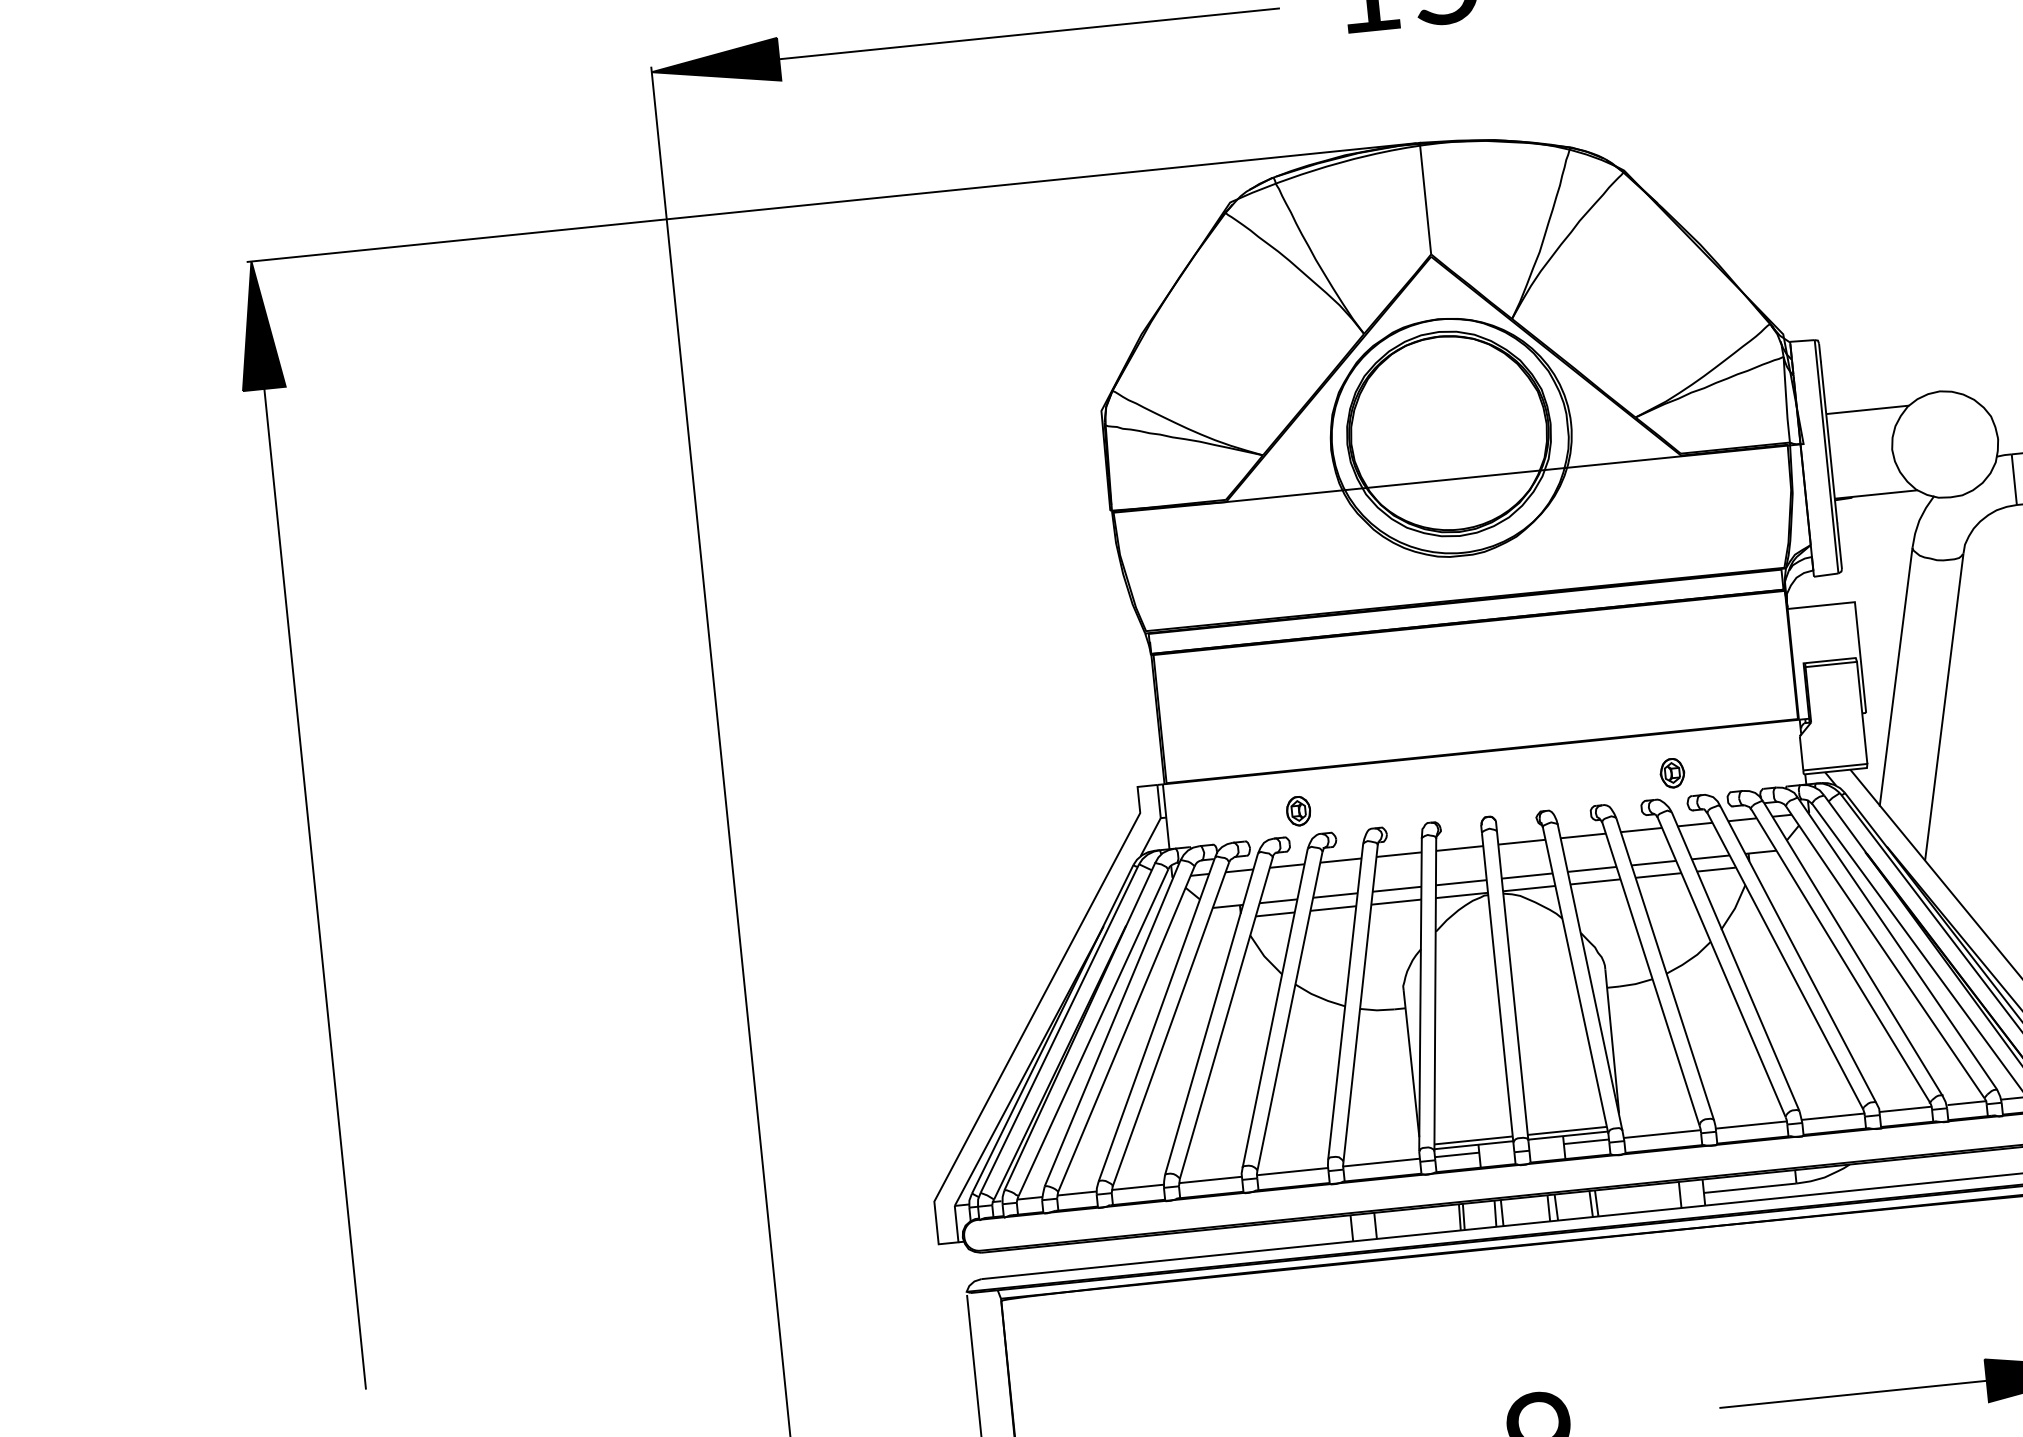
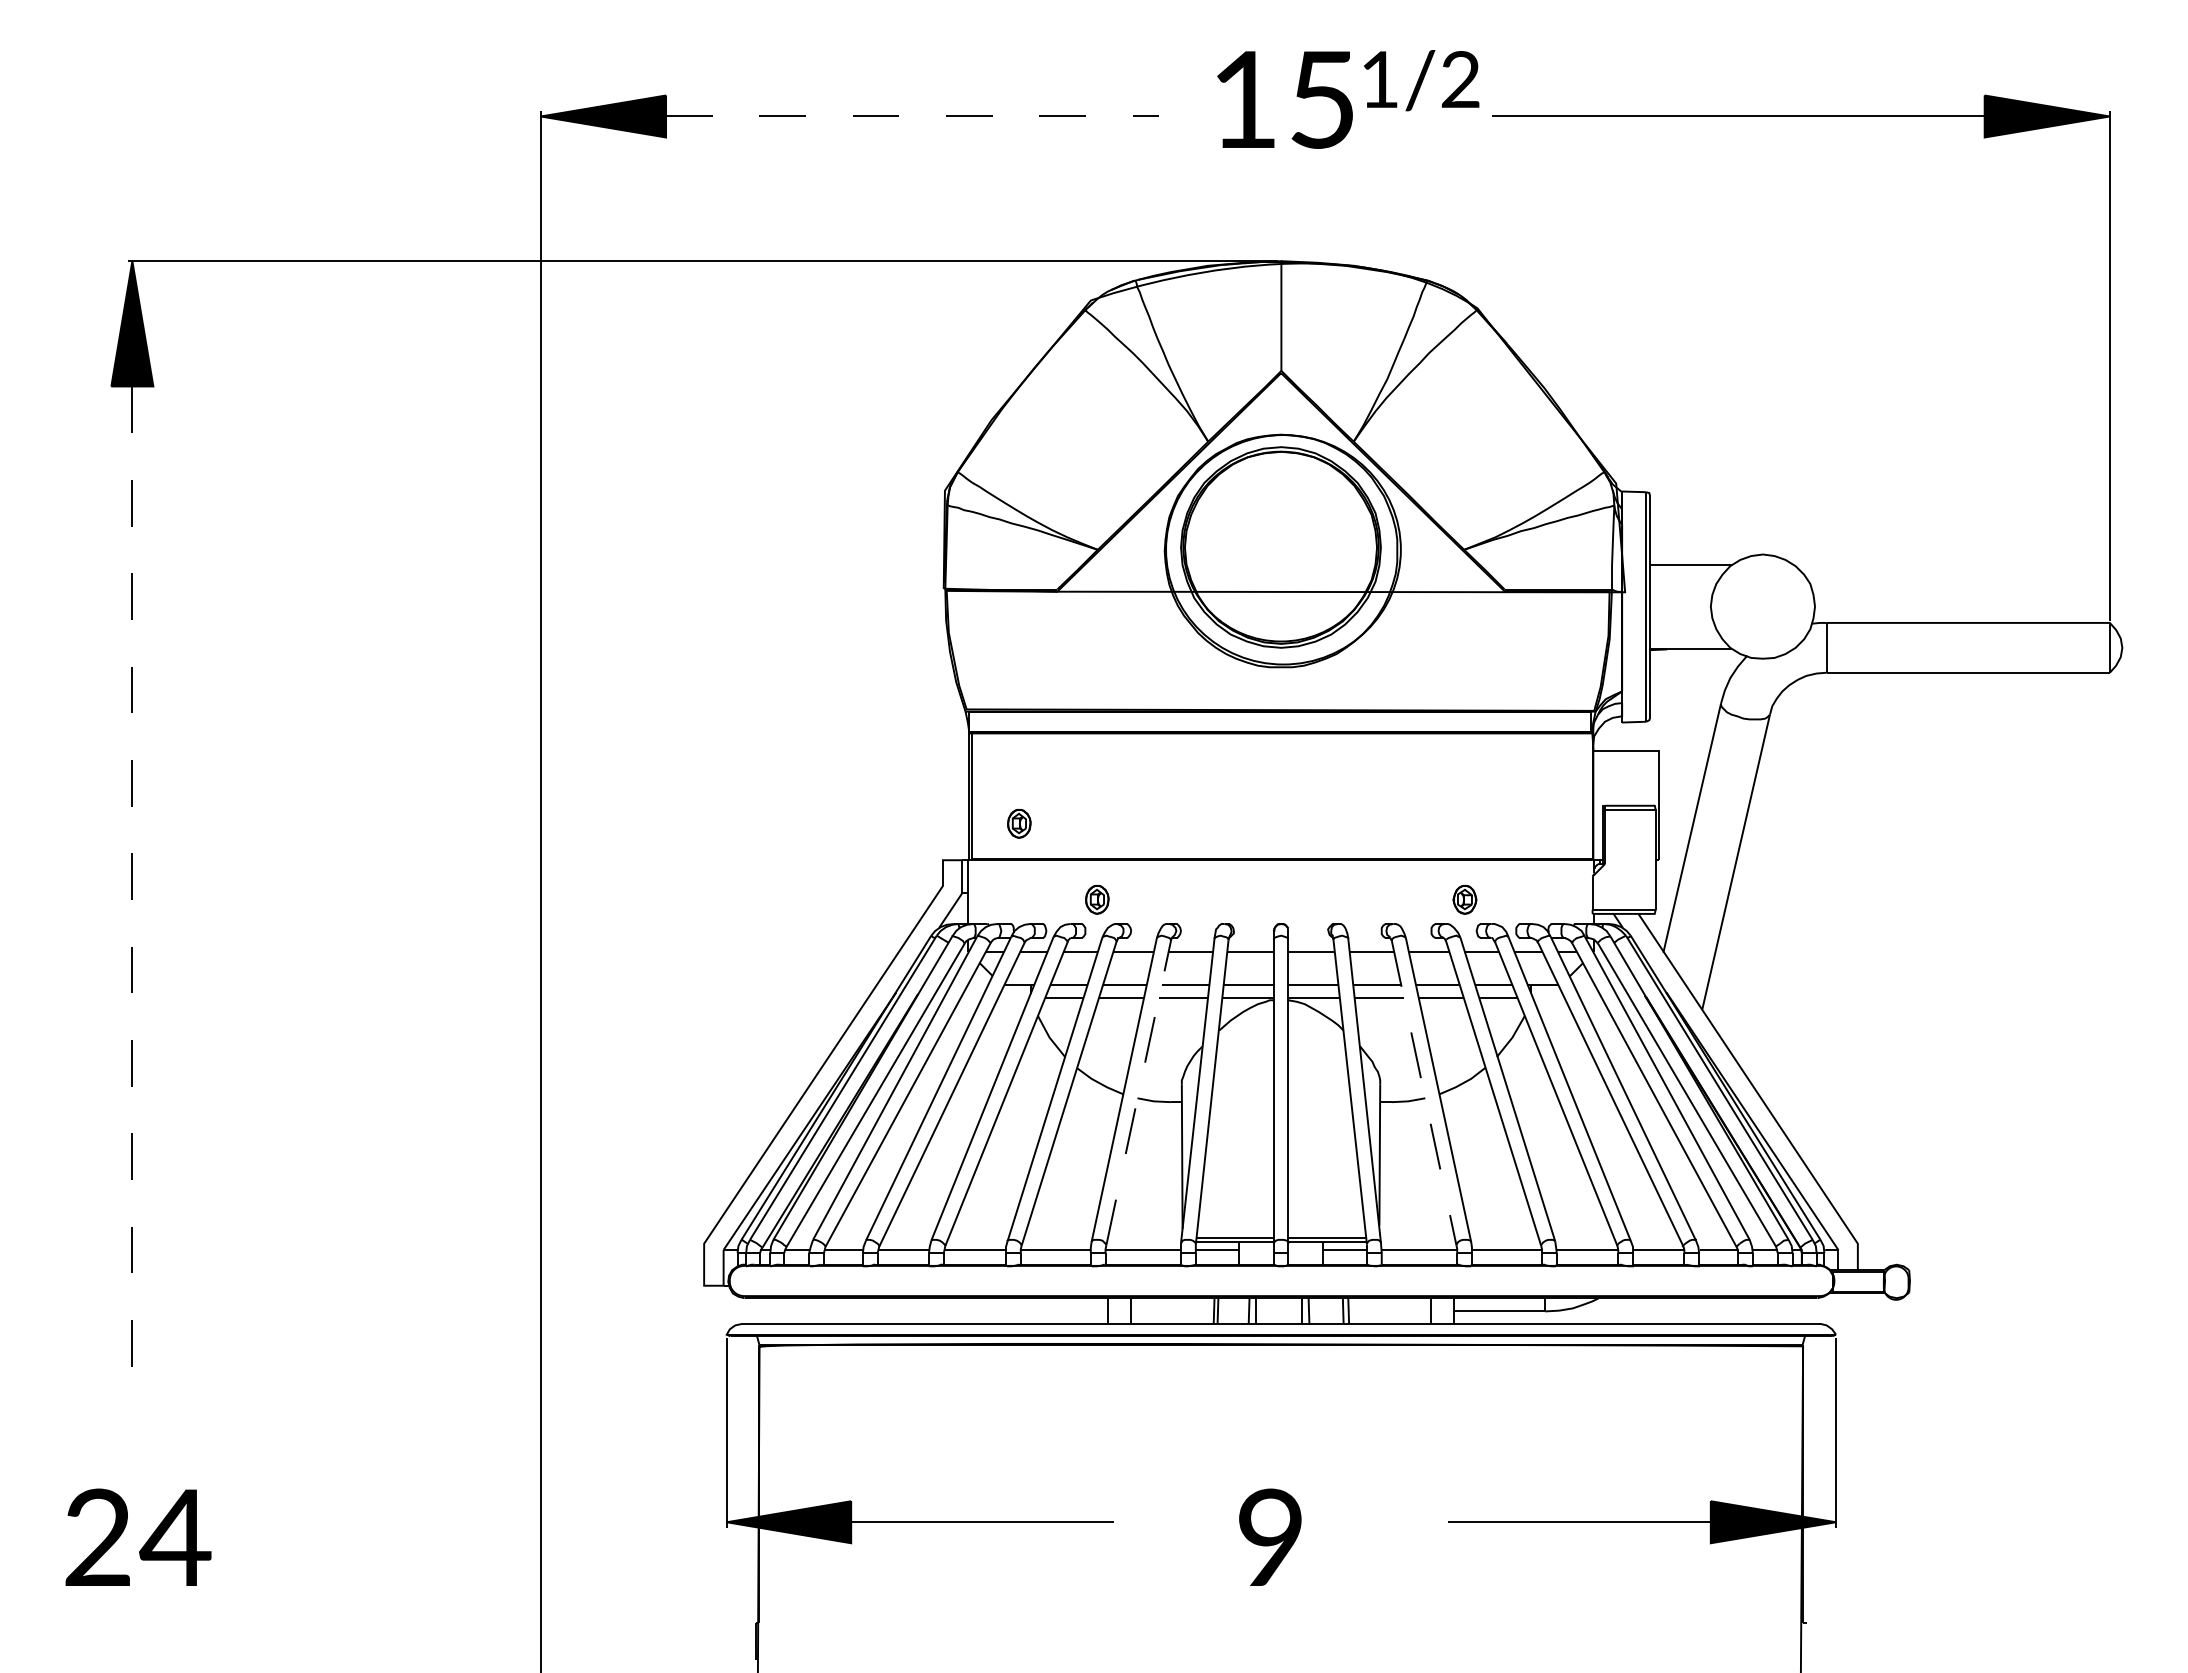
line: (1029, 33) -> (912, 116), solid -> dashed
part: (1211, 741) -> (1019, 823), added
line: (315, 890) -> (132, 879), solid -> dashed
line: (1651, 974) -> (1424, 1093), solid -> dashed
line: (1360, 1002) -> (1138, 1092), solid -> dashed

